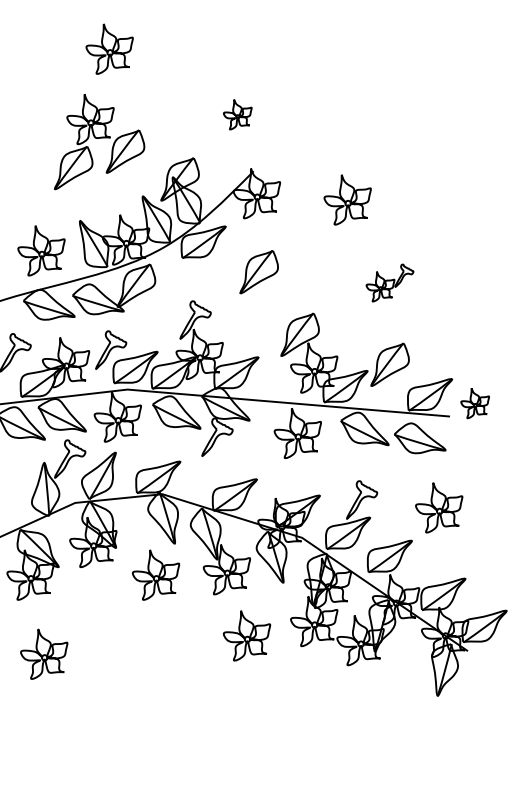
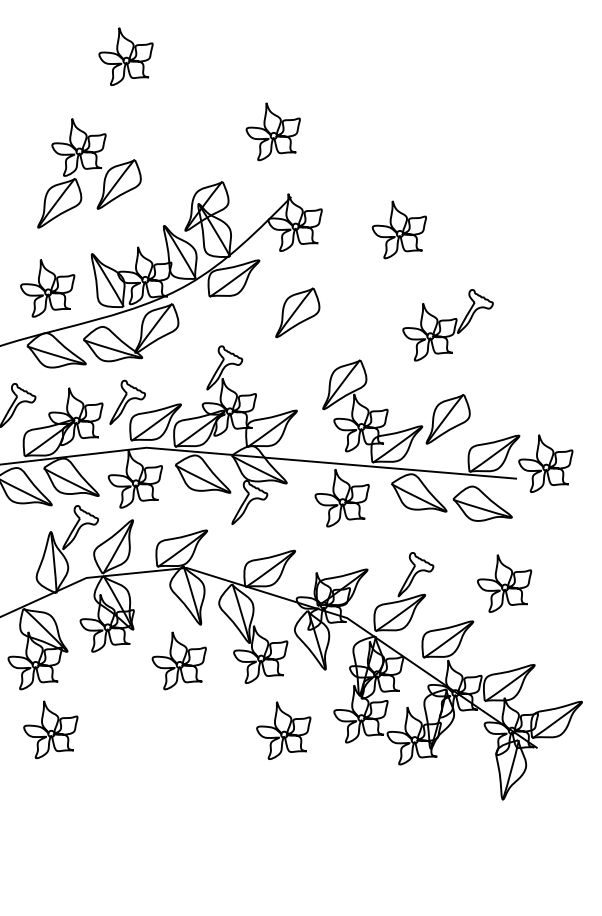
part: (237, 114) -> (272, 131), size x1.67
part: (99, 142) -> (89, 173), moved
part: (389, 283) -> (447, 325), size x1.67
part: (474, 403) -> (545, 463), size x1.67
part: (43, 653) -> (50, 729), moved

